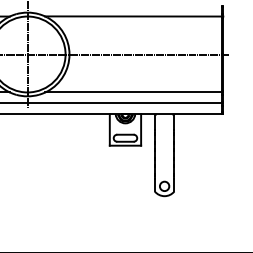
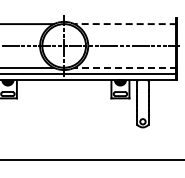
line: (132, 17) -> (124, 24), solid -> dashed
line: (134, 91) -> (125, 67), solid -> dashed

